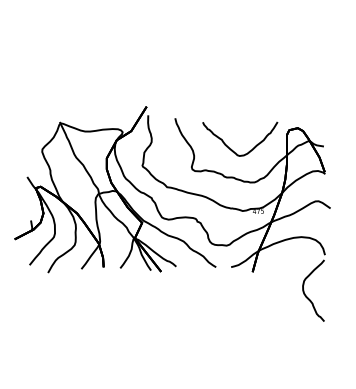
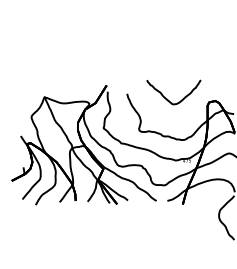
part: (231, 148) -> (167, 99), moved

